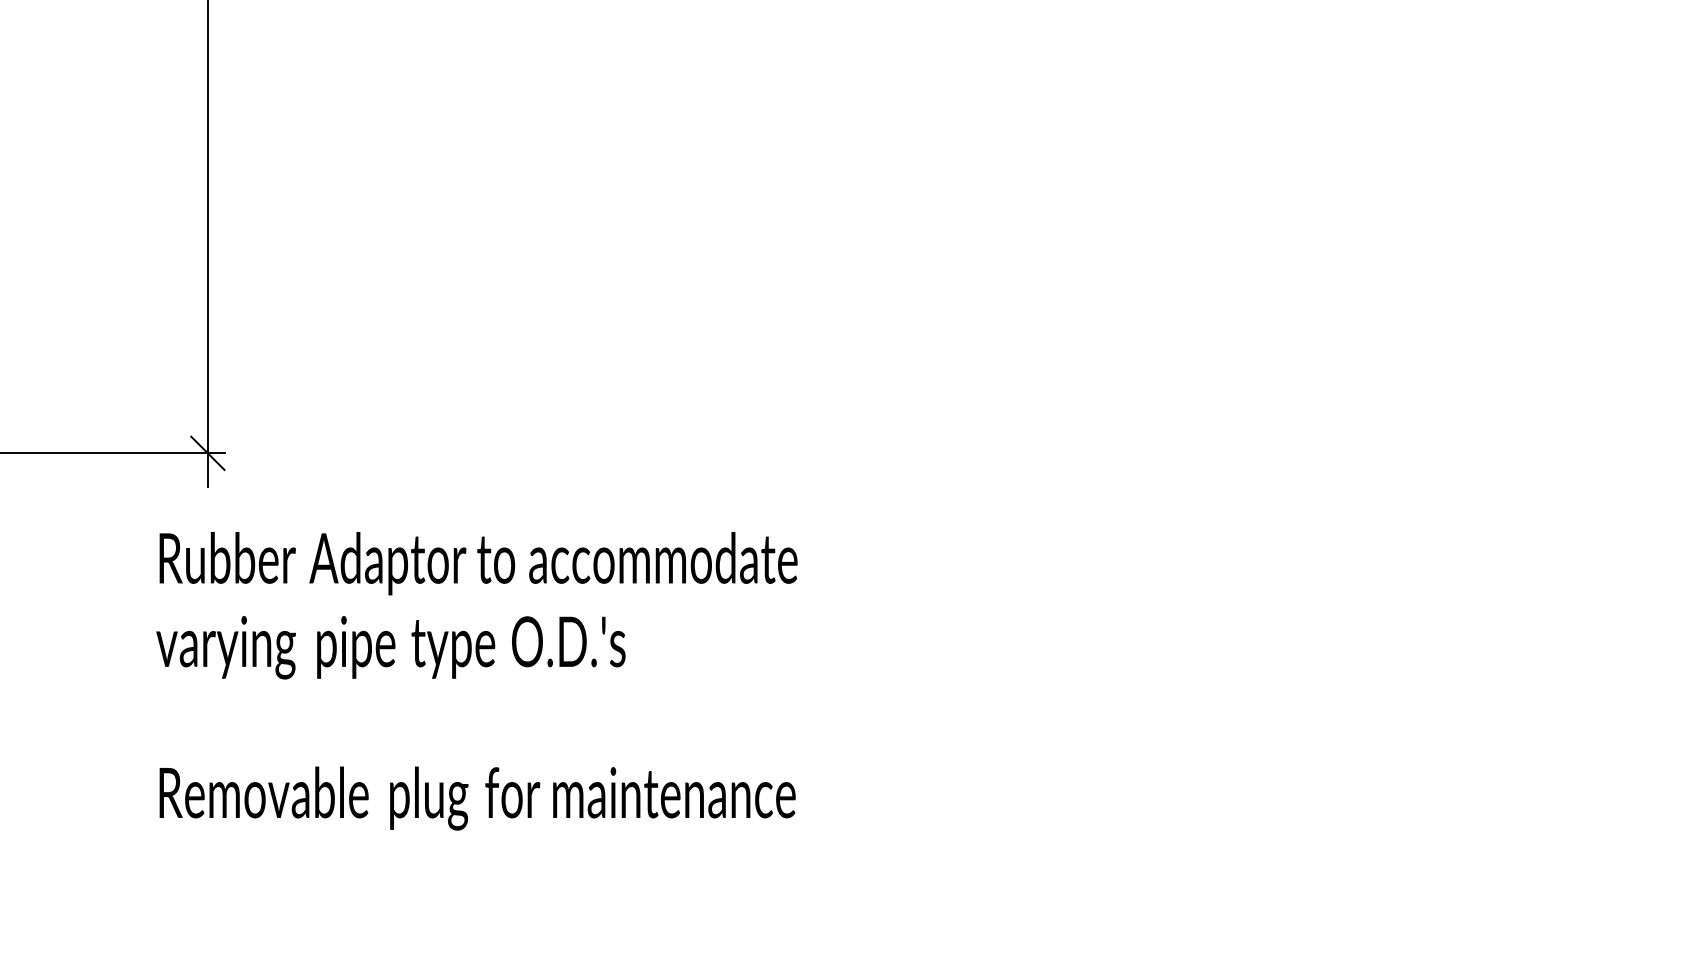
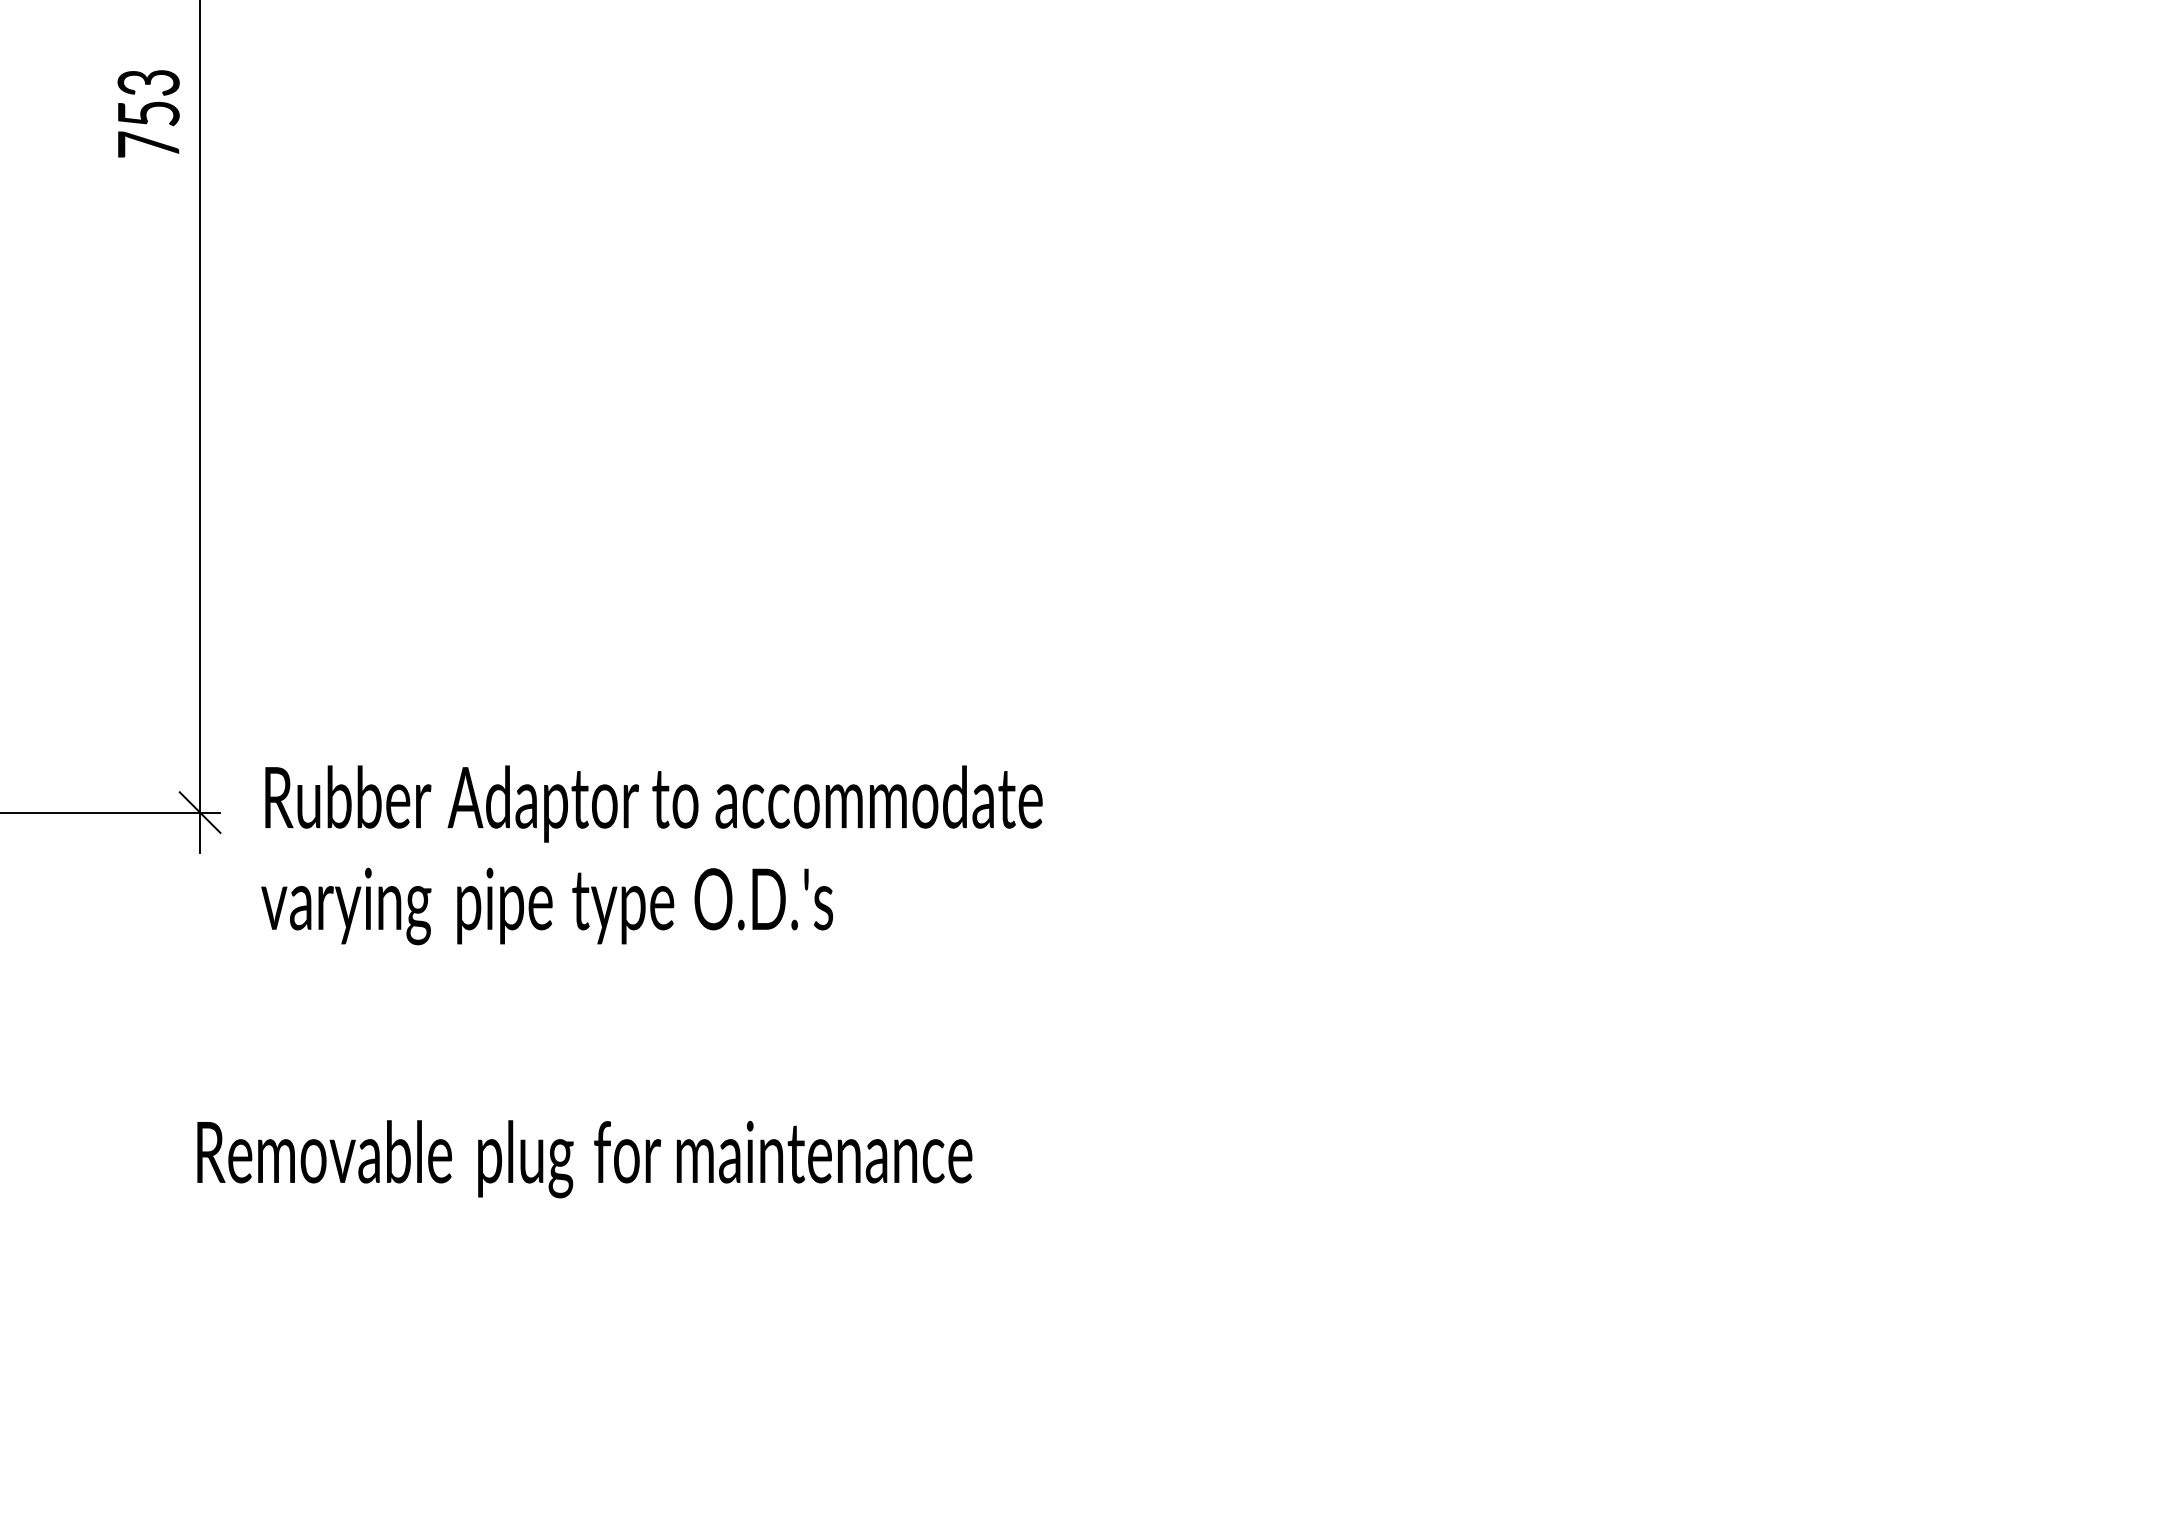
text: (476, 605) -> (651, 855), moved
text: (477, 798) -> (584, 1159), moved

